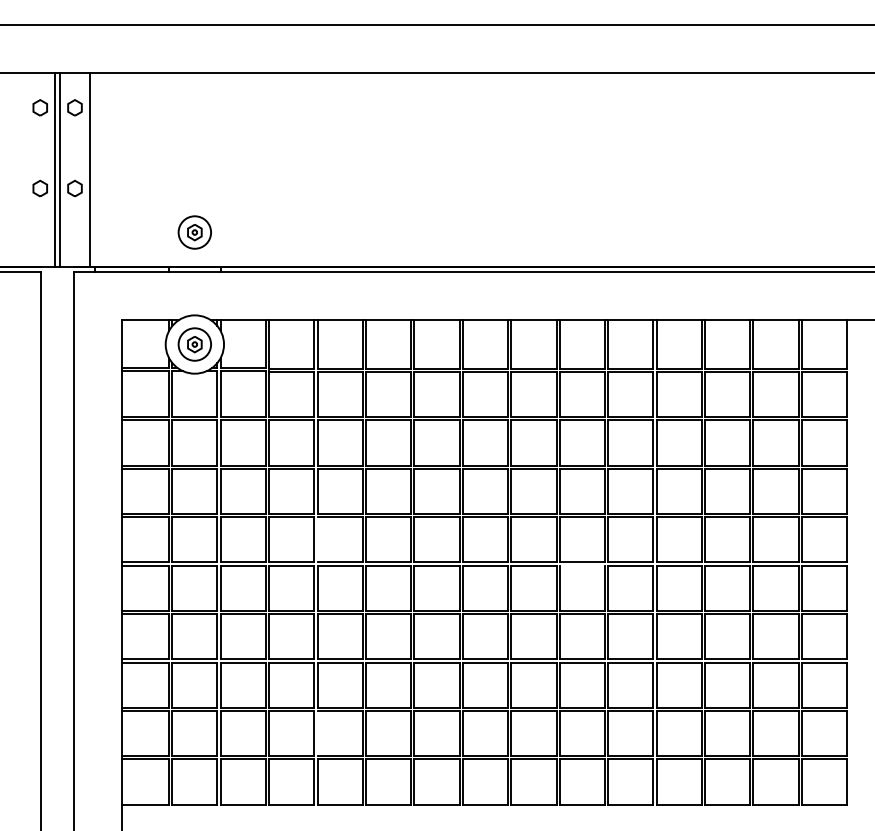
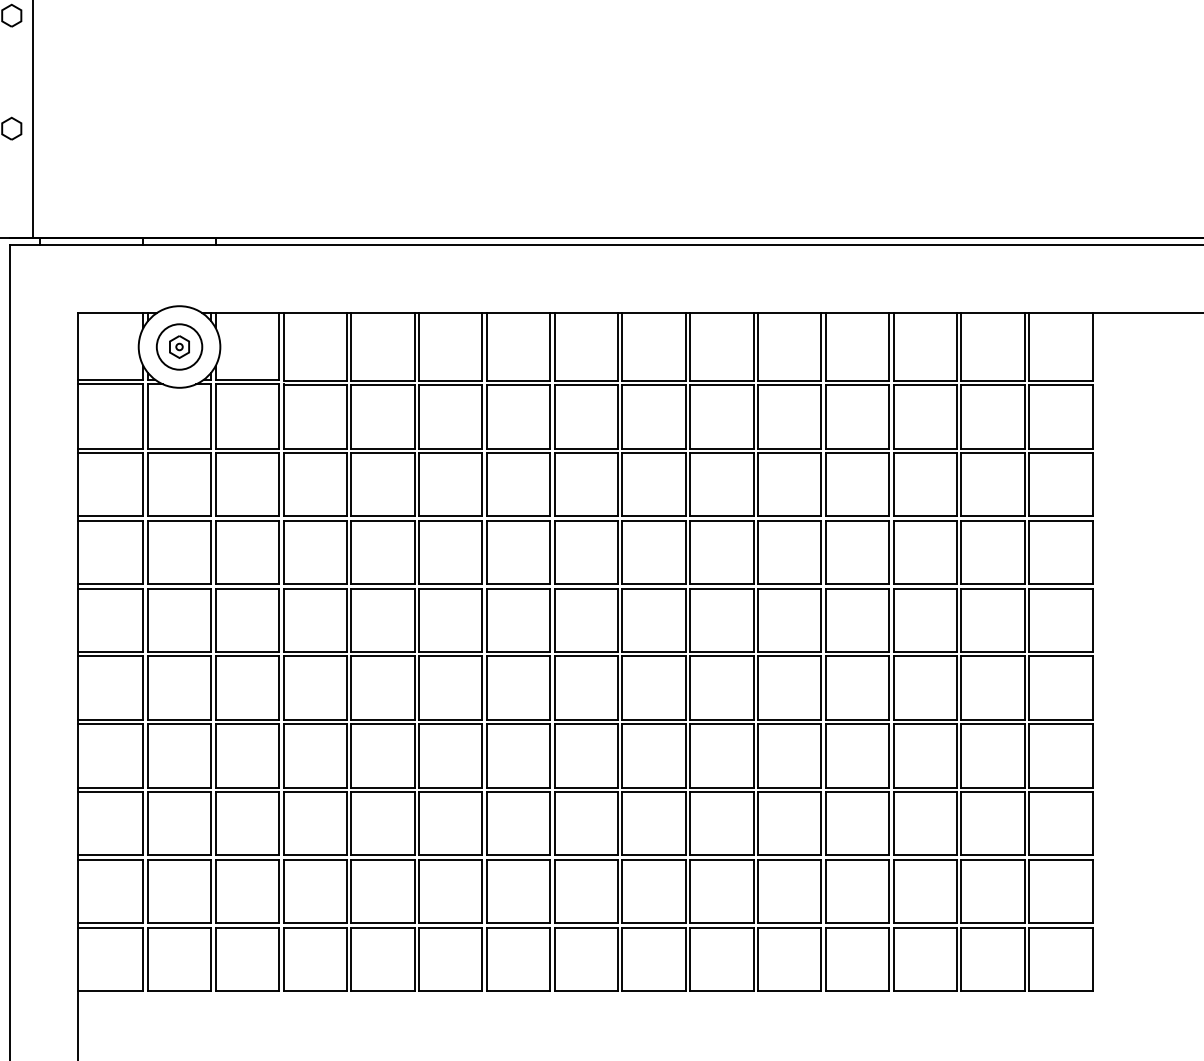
part: (194, 232) -> (179, 190), removed
line: (317, 539) -> (351, 619), added
line: (581, 565) -> (720, 656), added
line: (317, 733) -> (351, 891), added

